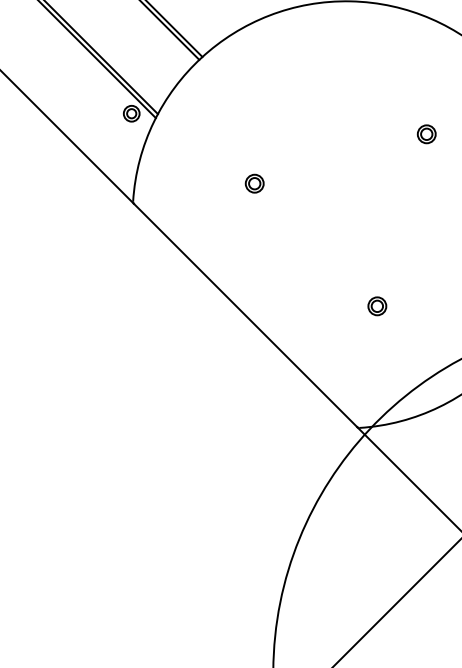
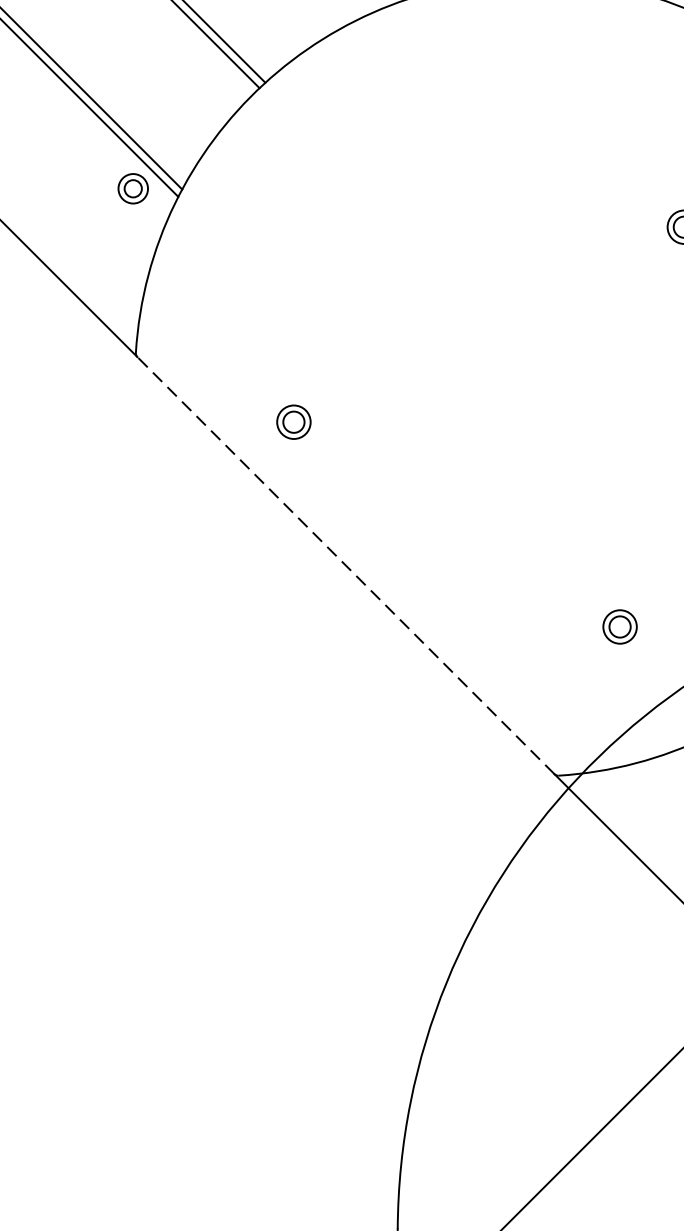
part: (254, 183) -> (293, 421), moved
part: (377, 306) -> (620, 627), moved
line: (245, 315) -> (345, 565), solid -> dashed

